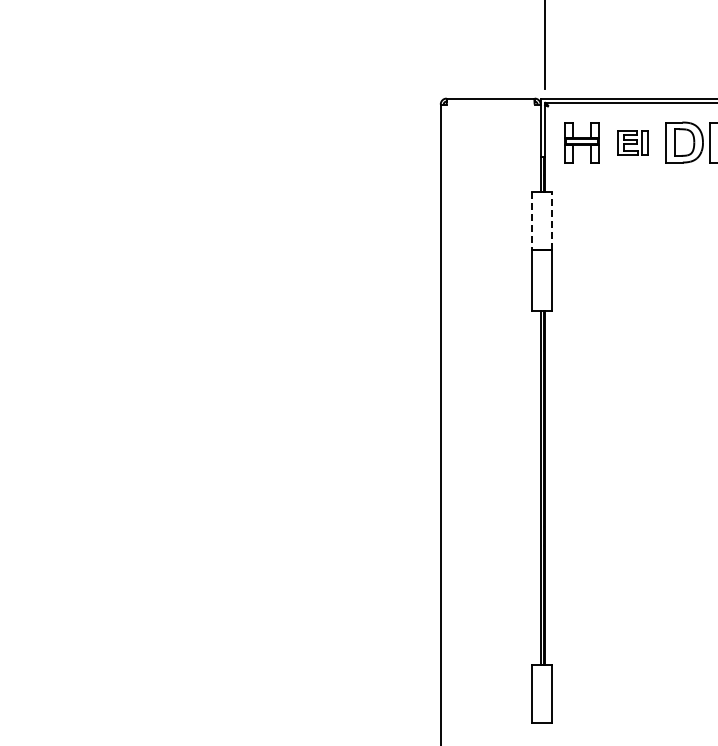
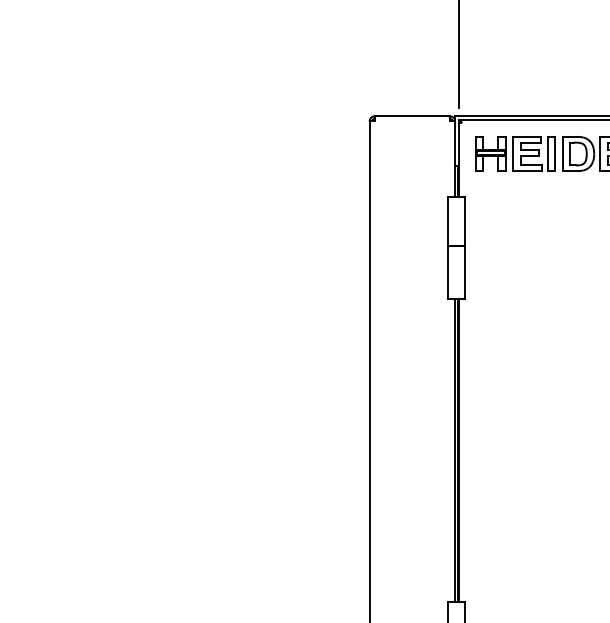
part: (632, 142) -> (533, 153), size x1.67
line: (532, 221) -> (448, 221), dashed -> solid
line: (552, 221) -> (465, 221), dashed -> solid

